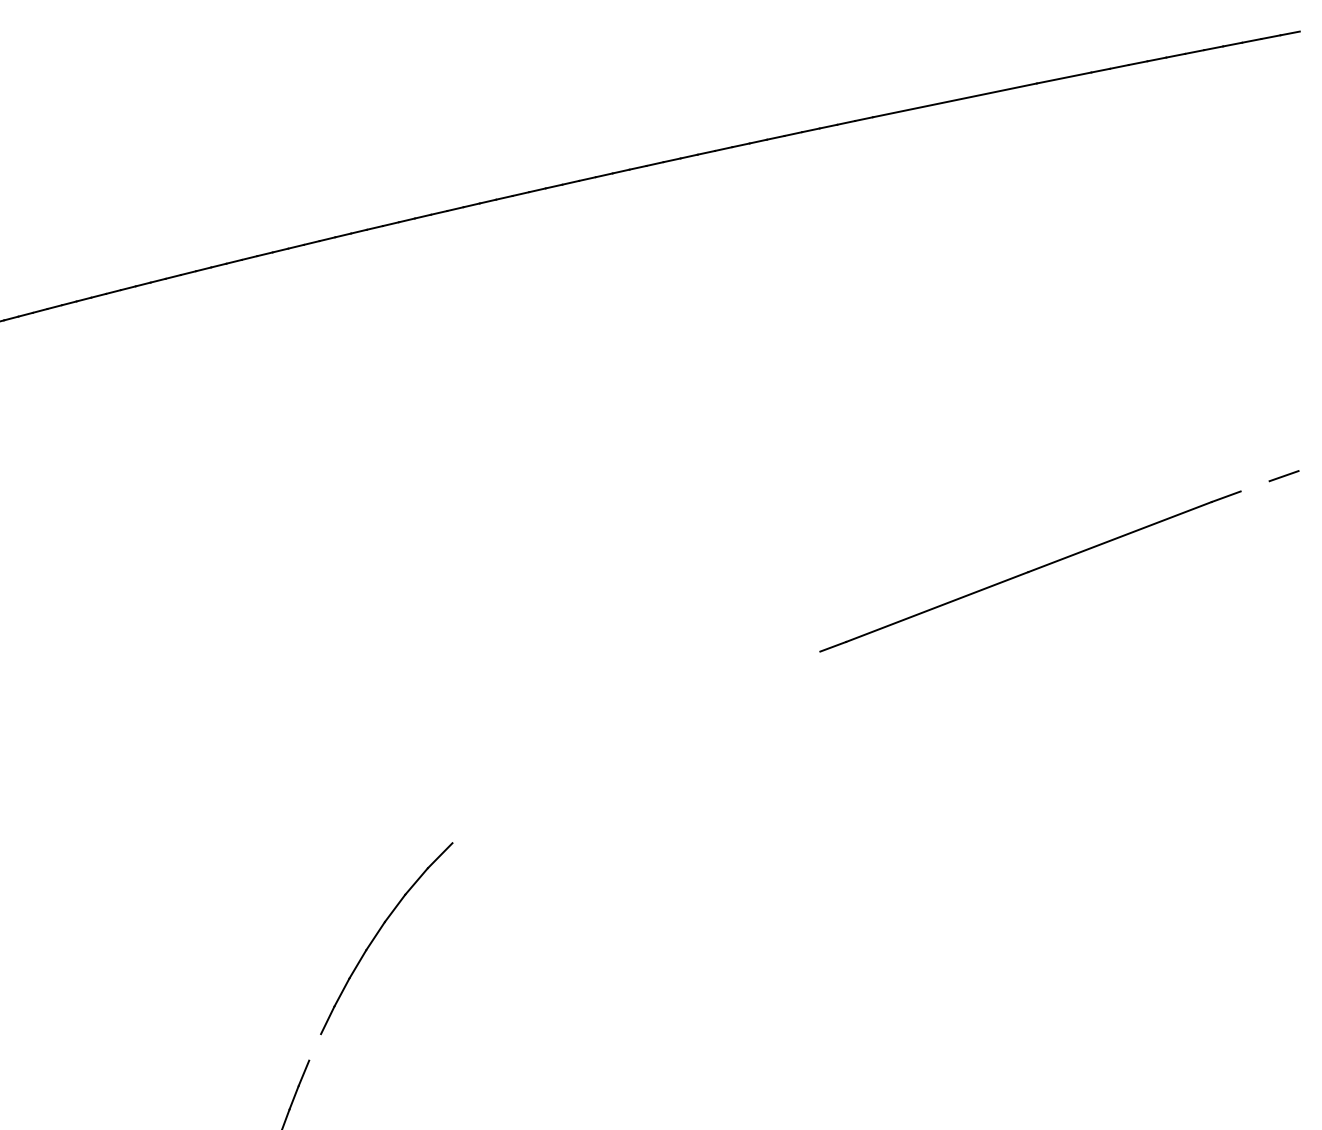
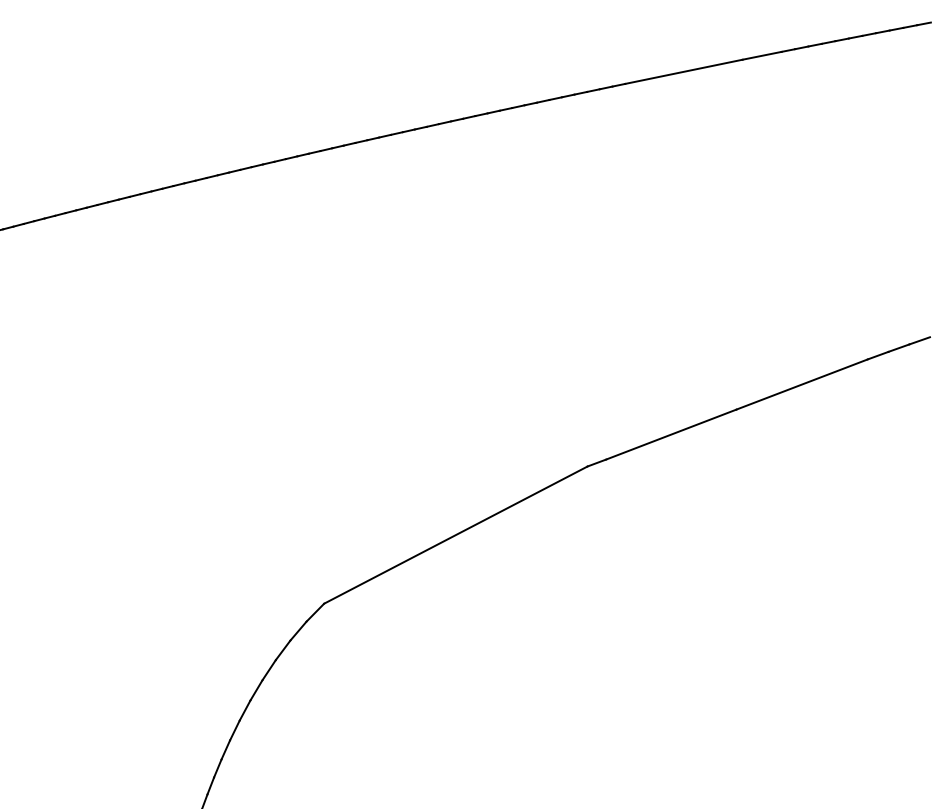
line: (1254, 486) -> (898, 348), added
line: (636, 747) -> (455, 535), added
line: (315, 1047) -> (226, 749), added

